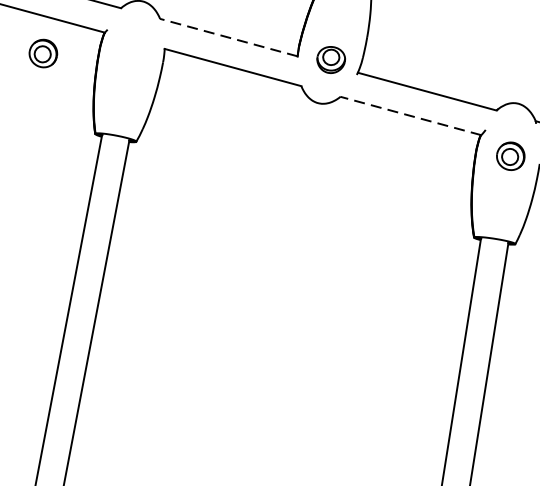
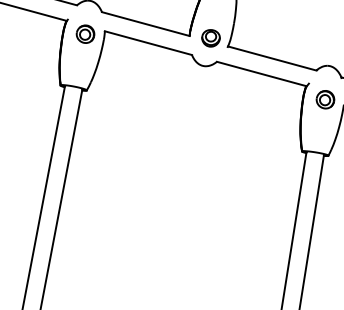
line: (228, 36) -> (145, 23), dashed -> solid
part: (43, 52) -> (85, 33), moved
line: (410, 116) -> (261, 74), dashed -> solid

